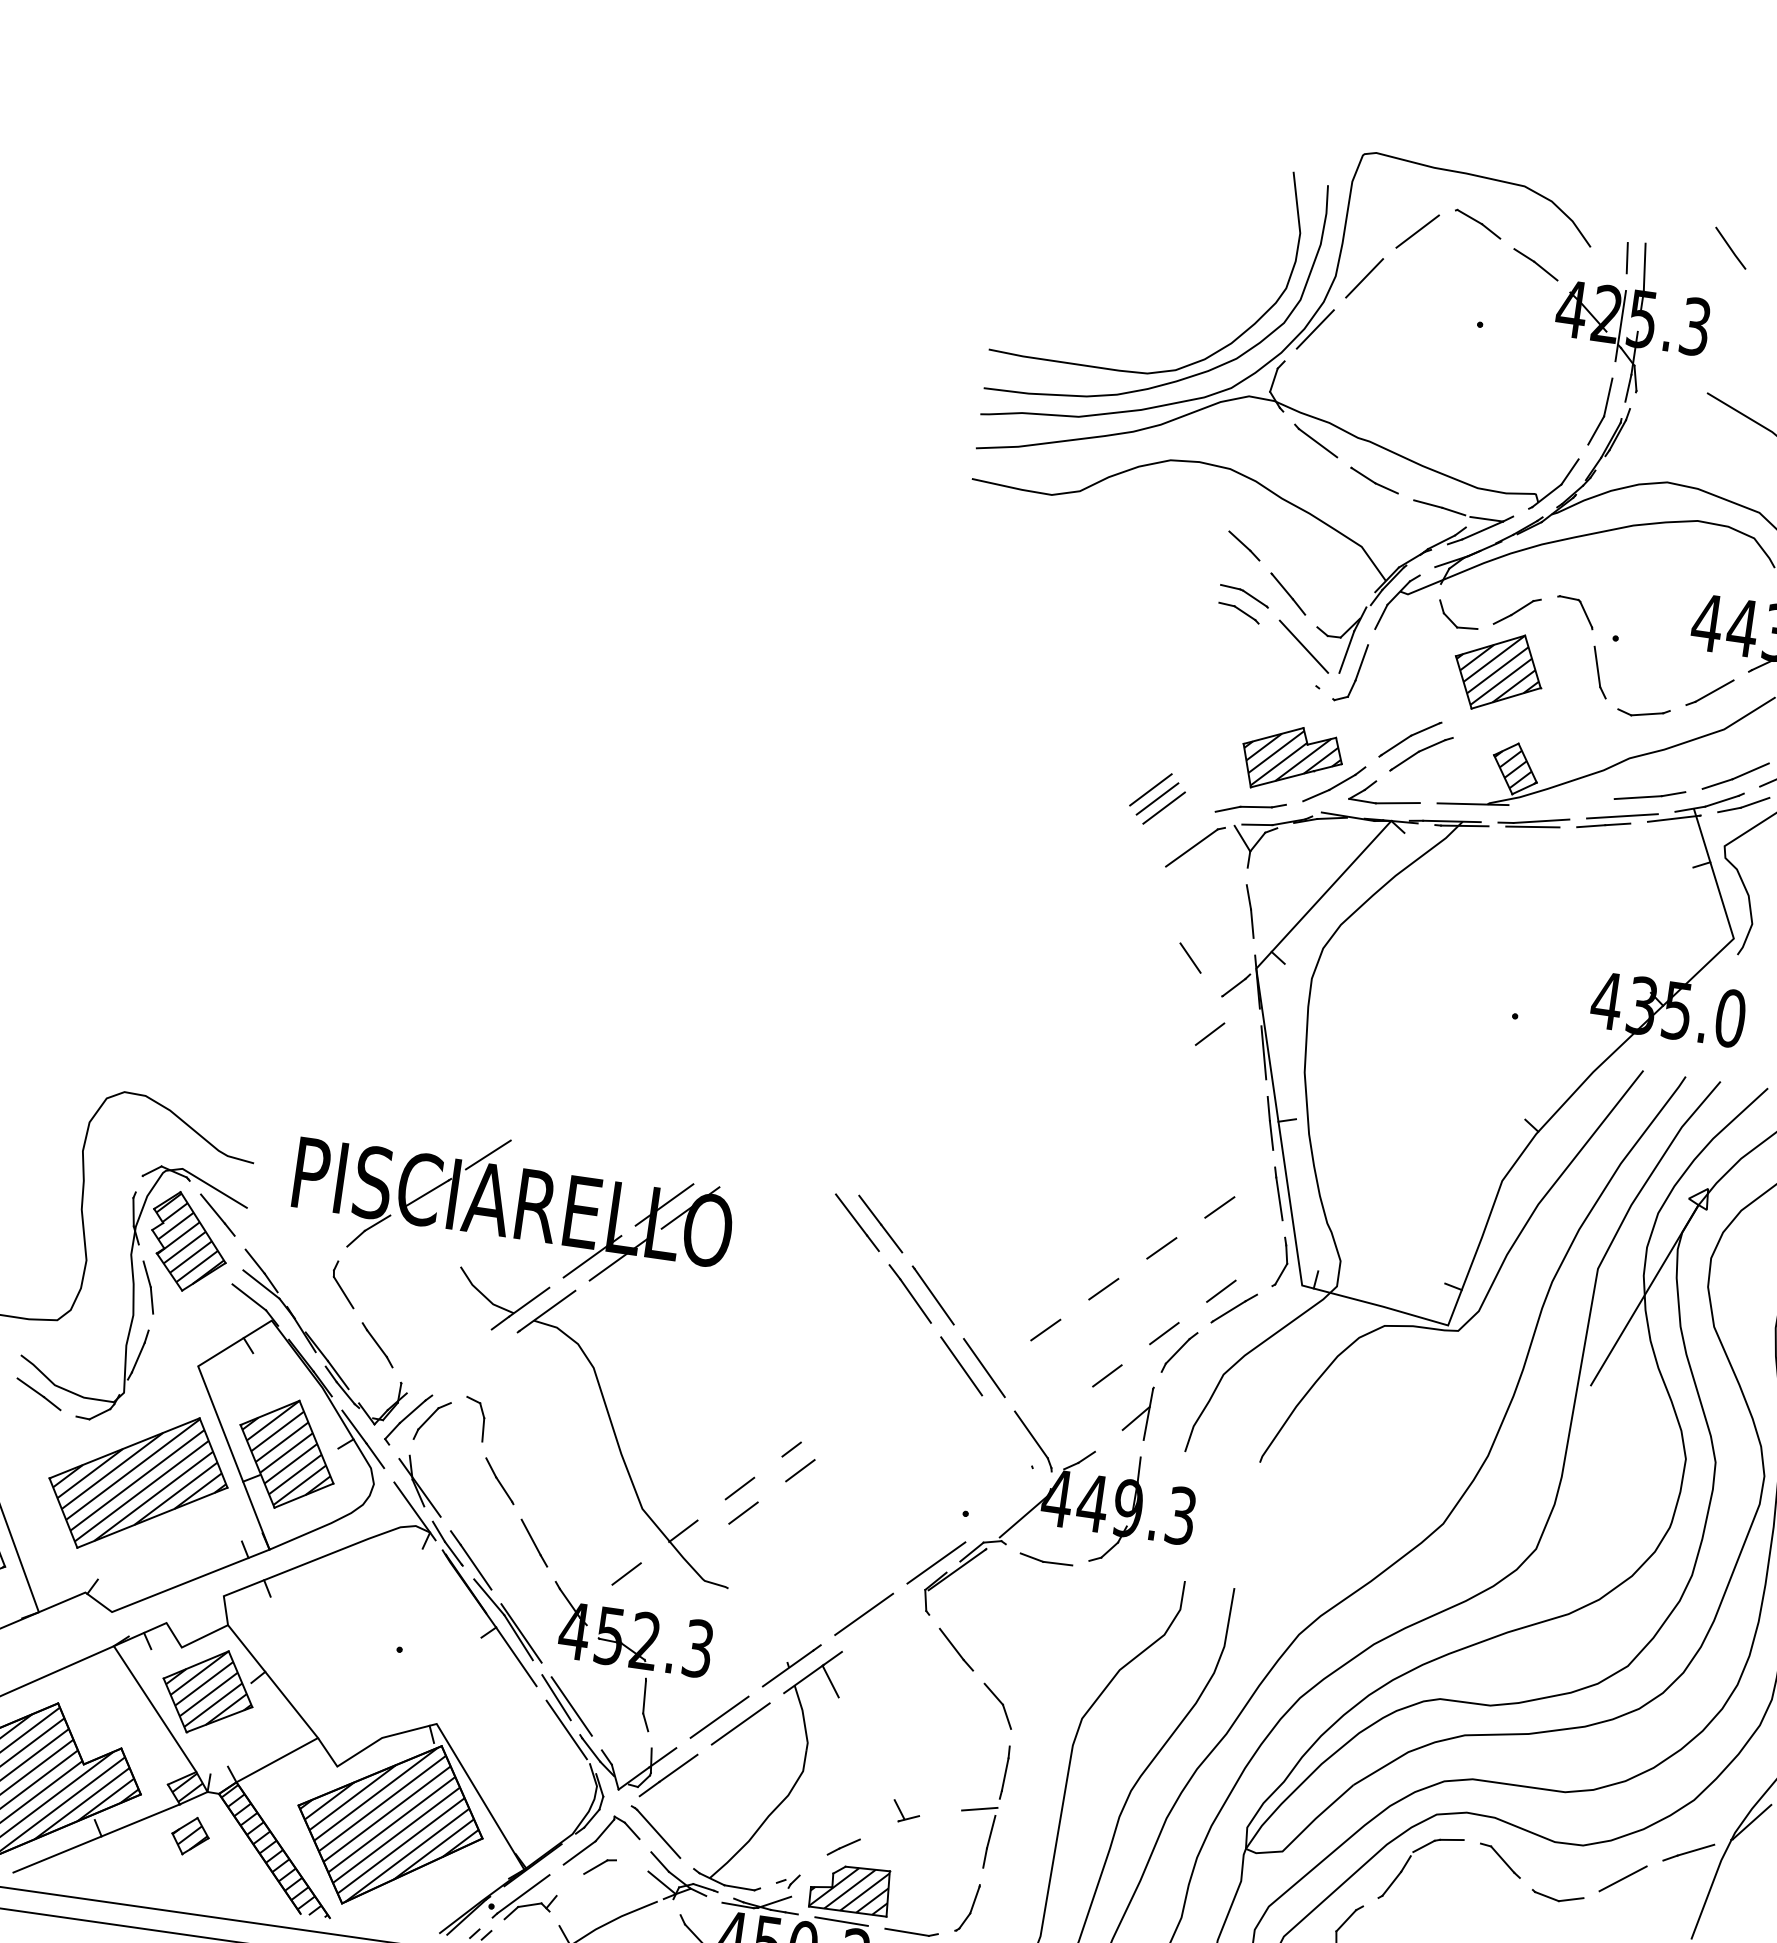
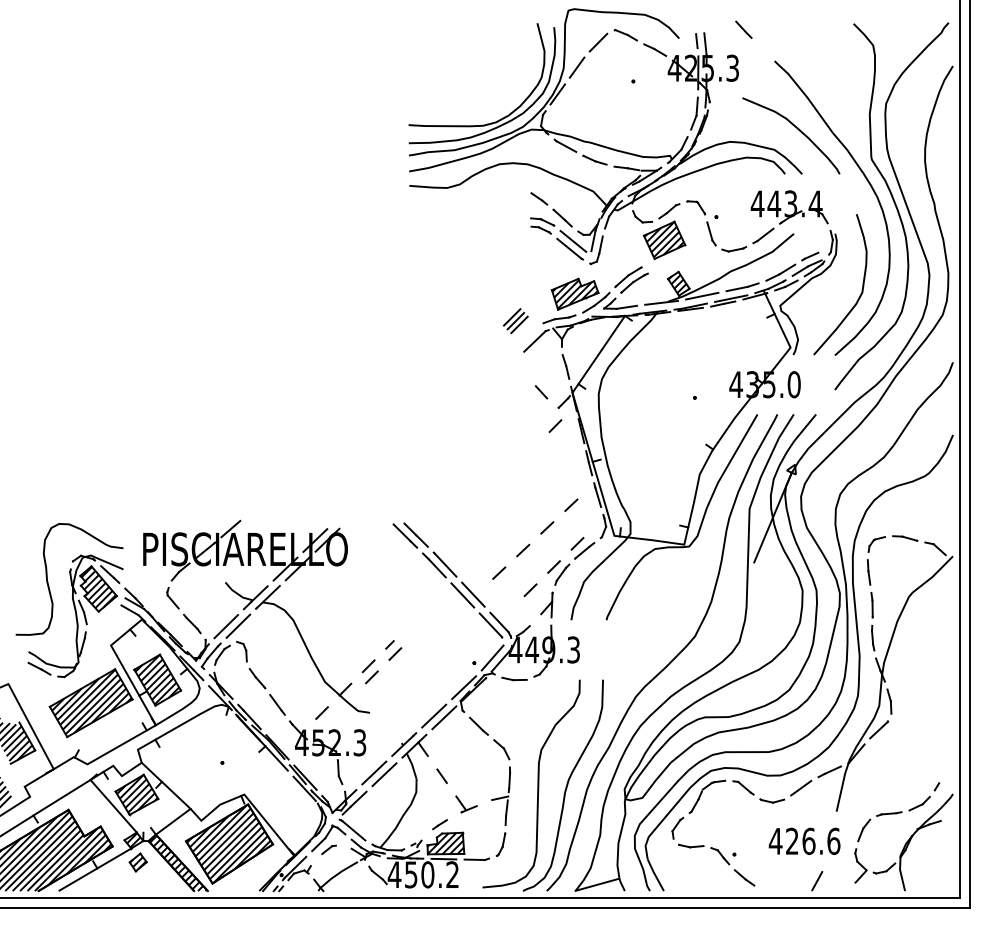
line: (1293, 660) -> (569, 248), added
line: (1562, 800) -> (702, 295), added
line: (449, 1360) -> (226, 626), added
line: (475, 1362) -> (238, 625), added
line: (1011, 1436) -> (490, 624), added
line: (1006, 1507) -> (492, 657), added
line: (885, 1620) -> (444, 717), added
line: (861, 1745) -> (441, 776), added
part: (906, 1812) -> (466, 804), size x1.67

